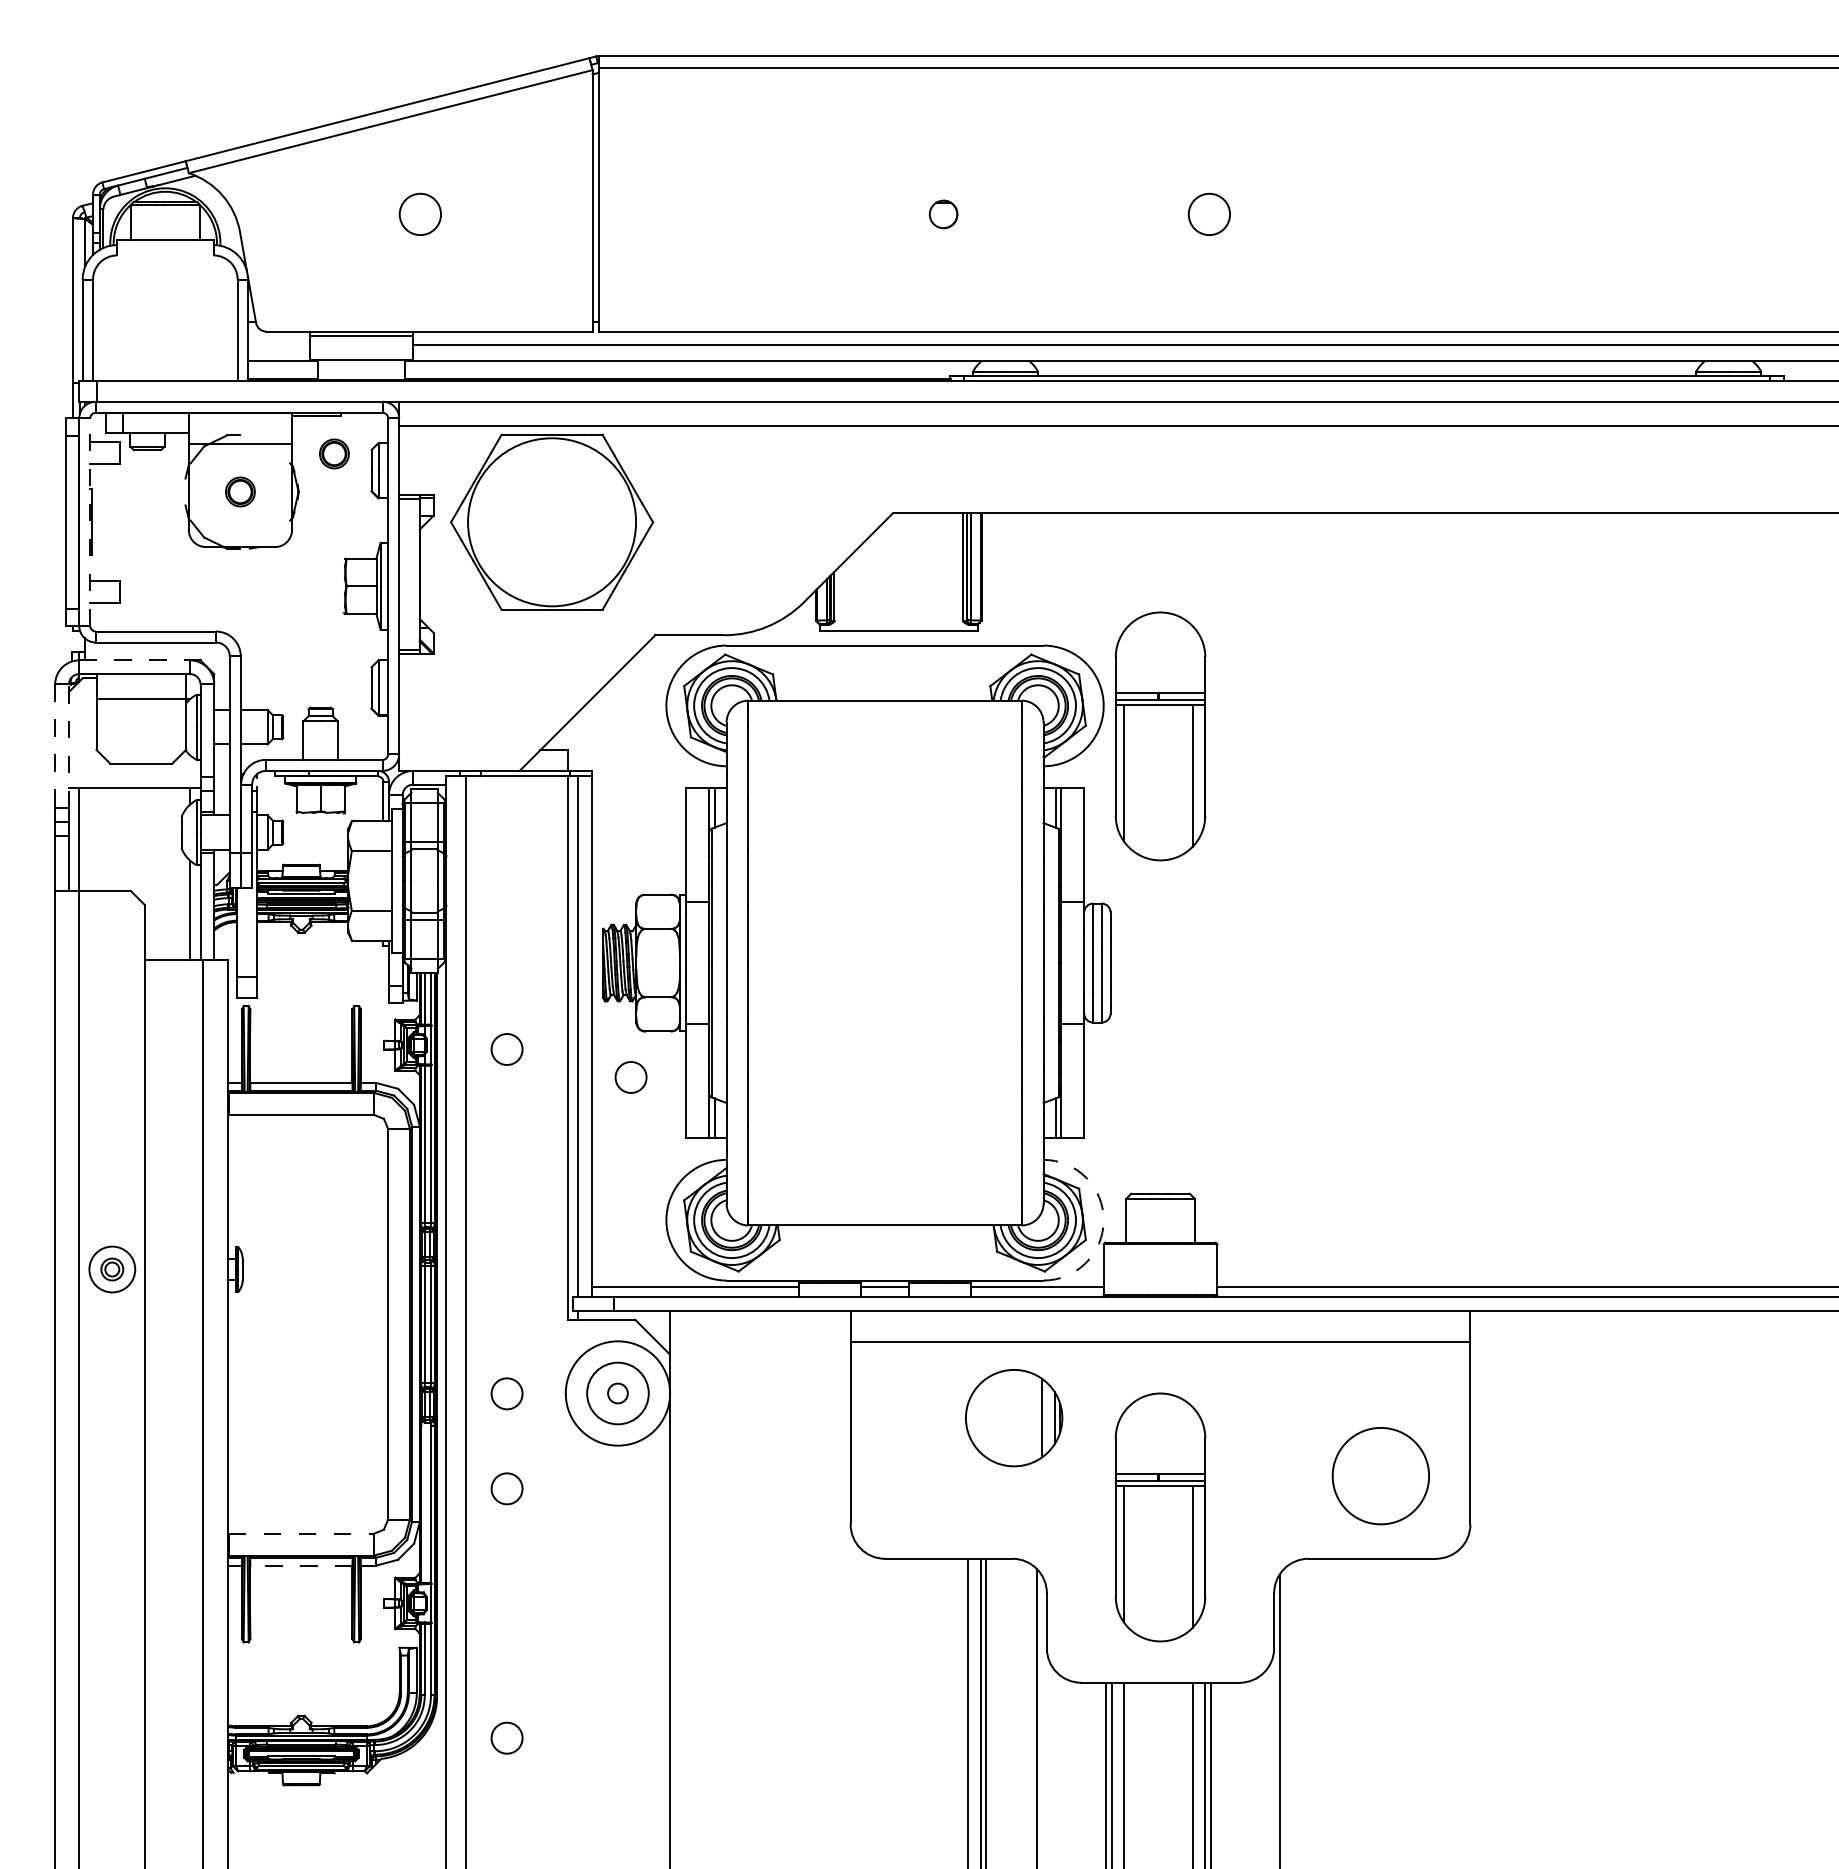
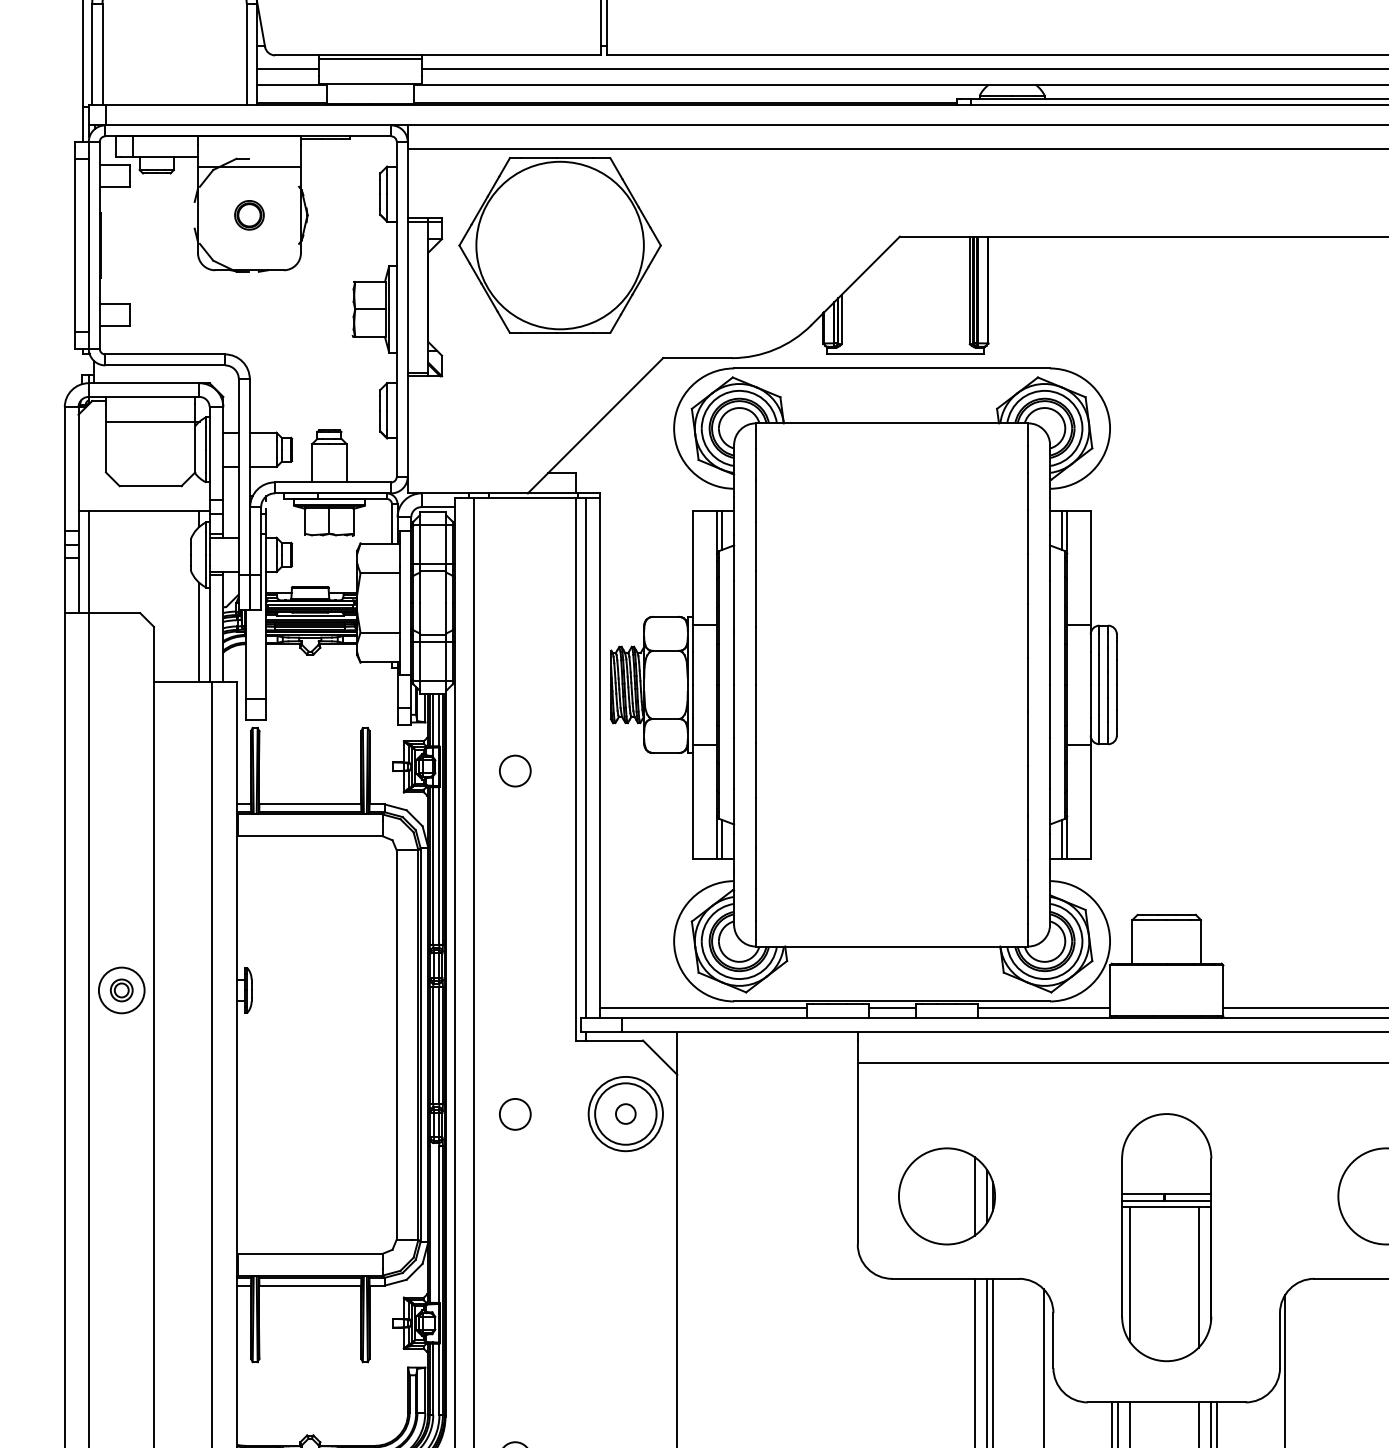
line: (279, 344) -> (288, 68), added
part: (334, 453) -> (343, 176), removed
line: (90, 522) -> (100, 245), dashed -> solid
line: (135, 660) -> (144, 383), dashed -> solid
part: (1160, 736) -> (1166, 459), removed
line: (55, 746) -> (65, 469), dashed -> solid
line: (68, 746) -> (78, 469), dashed -> solid
circle: (630, 1077) -> (638, 799), removed
arc: (1103, 1220) -> (1109, 941), dashed -> solid
circle: (617, 1393) -> (625, 1114), size x0.71
part: (1014, 1418) -> (947, 1196), moved
circle: (506, 1488) -> (514, 1208), removed
line: (301, 1533) -> (310, 1253), dashed -> solid
line: (300, 1565) -> (309, 1285), dashed -> solid

